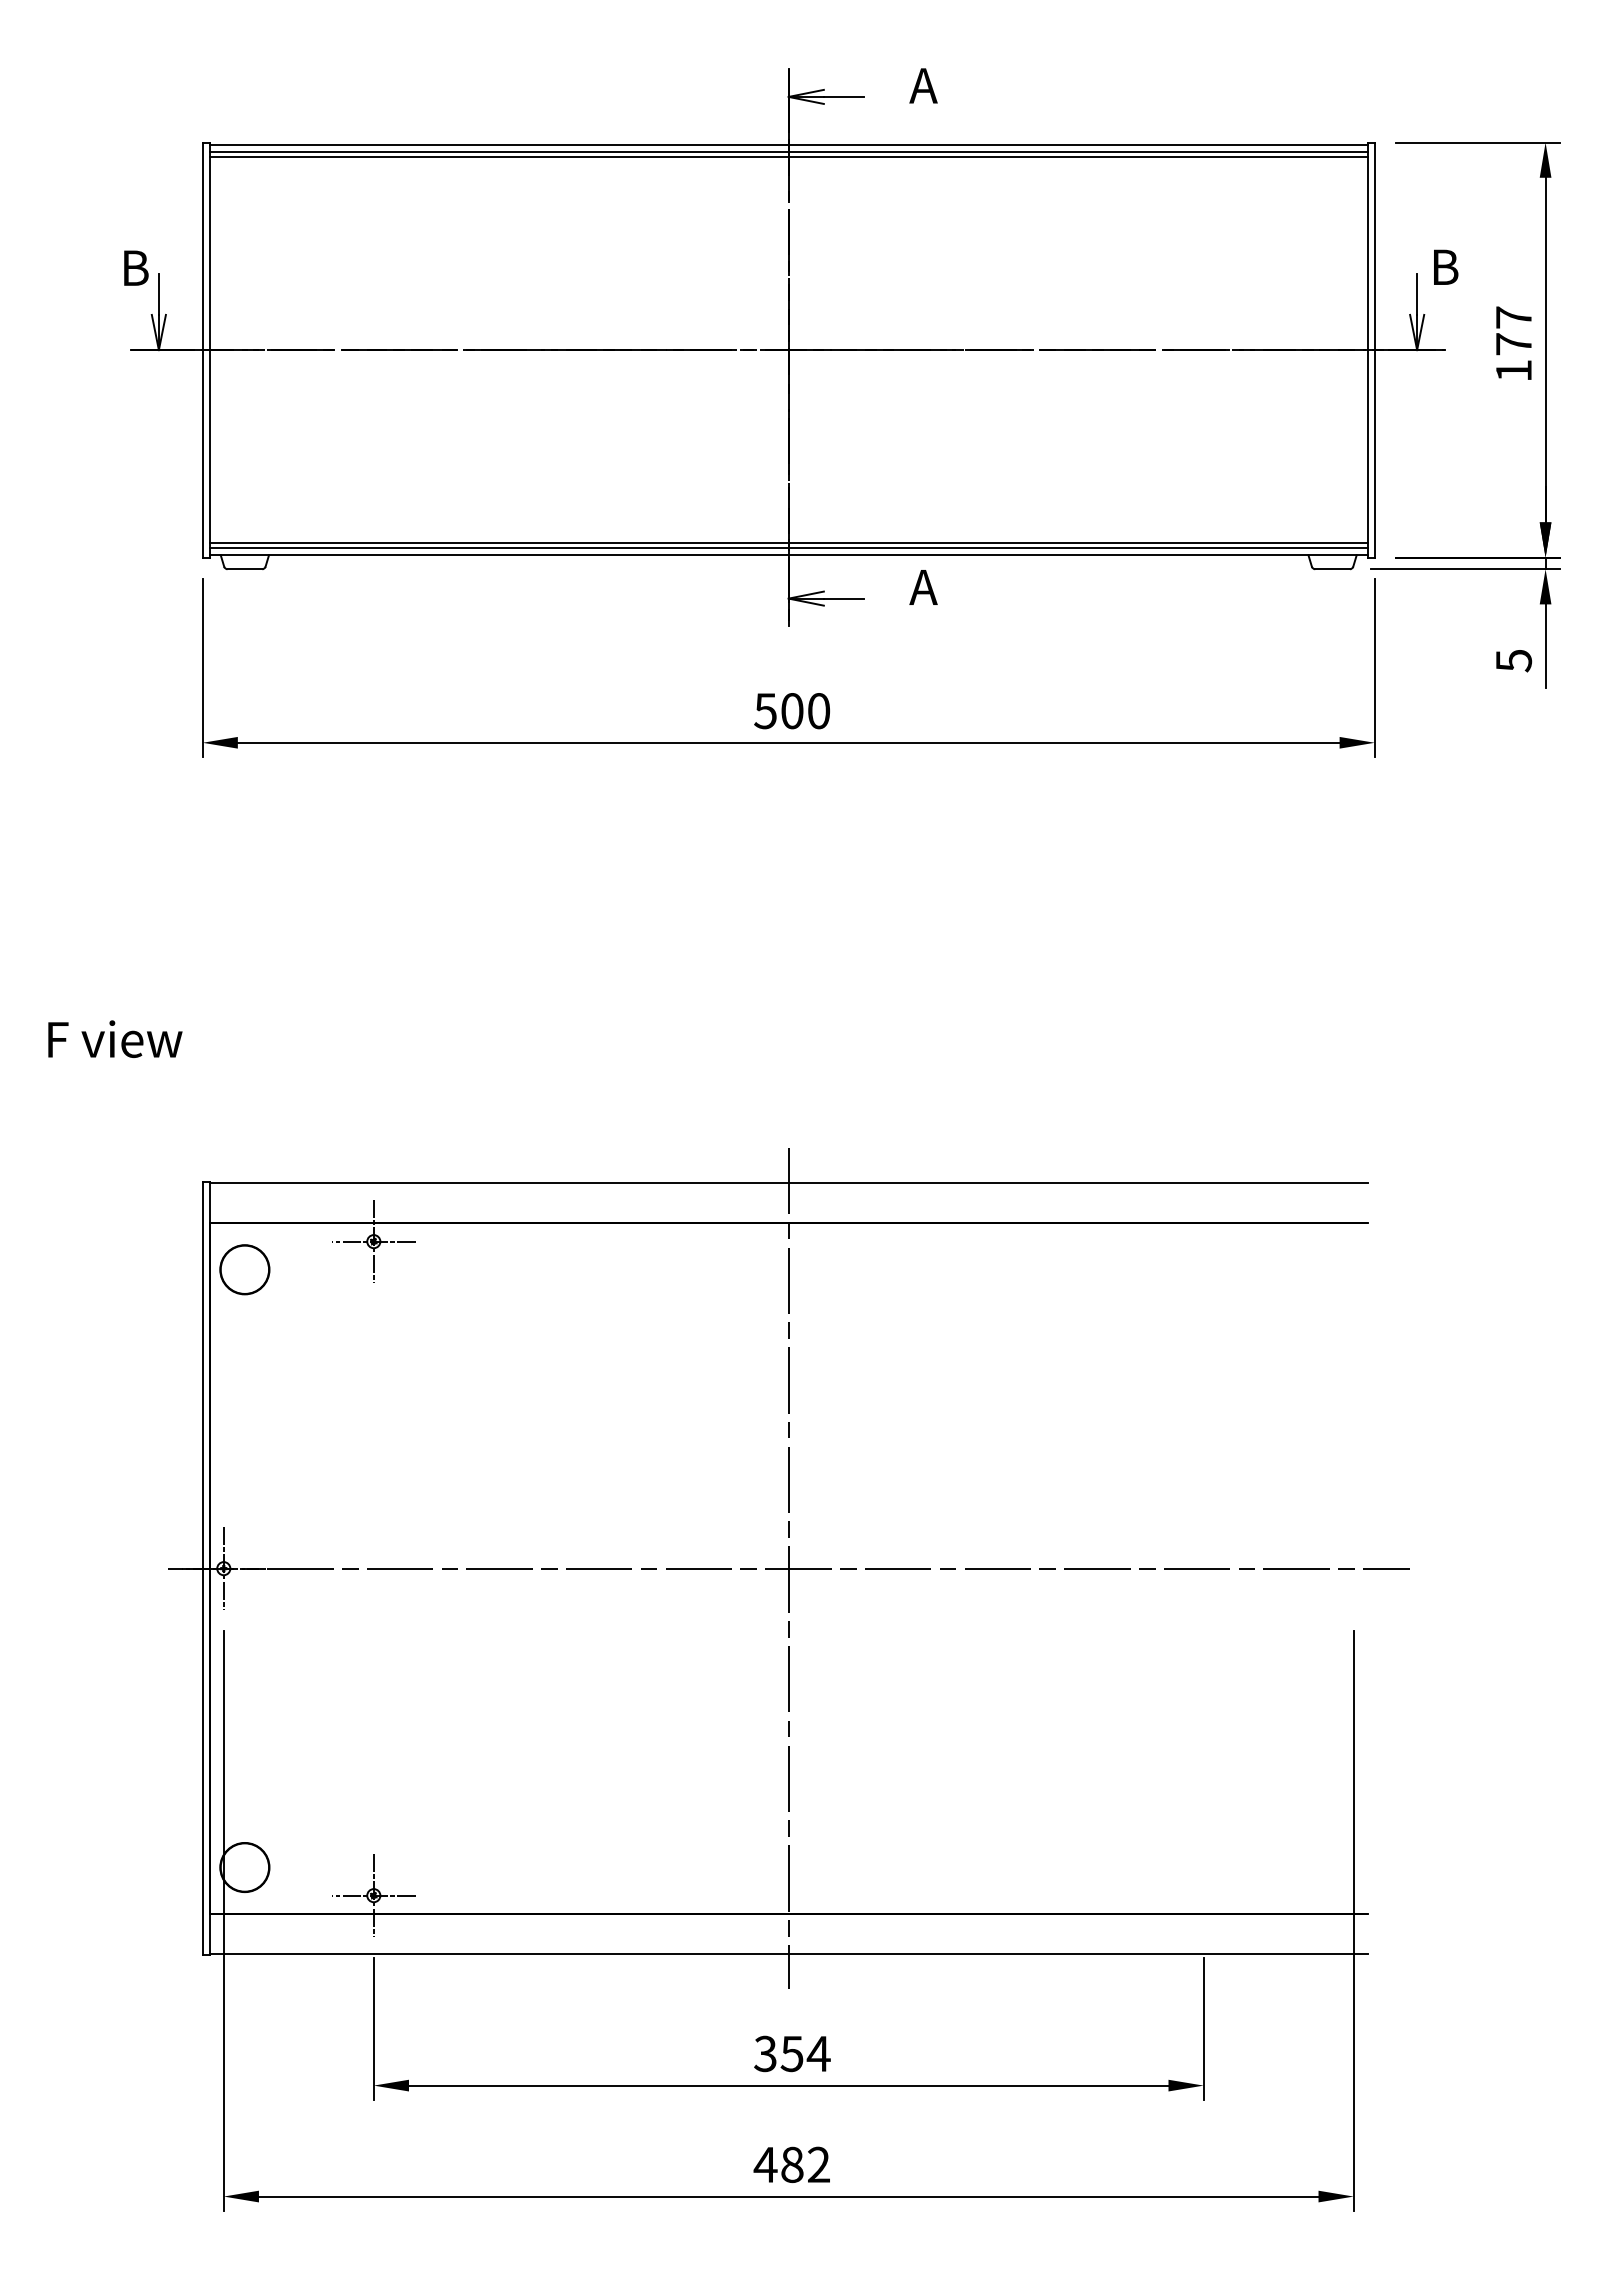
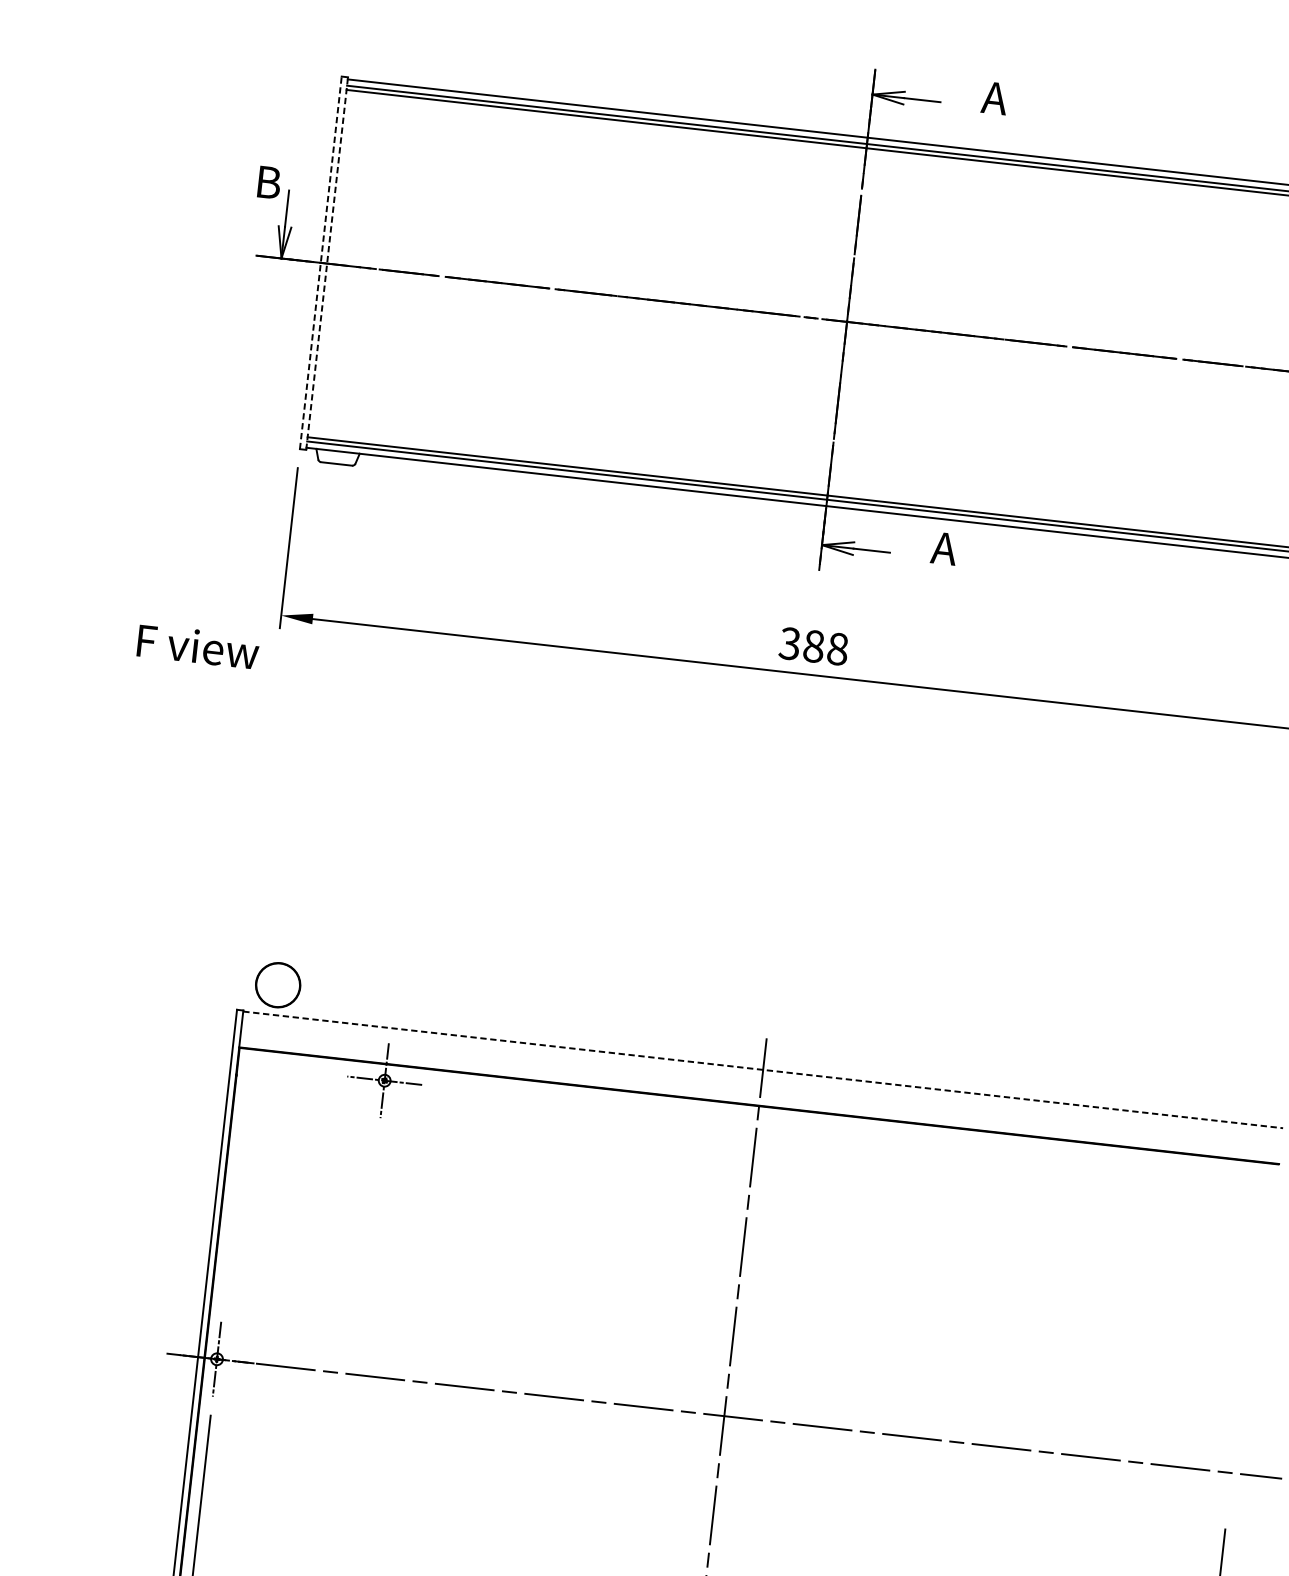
line: (202, 349) -> (320, 262), solid -> dashed
line: (209, 349) -> (326, 263), solid -> dashed
text: (792, 711) -> (814, 646), 500 -> 388
text: (115, 1038) -> (198, 645), moved
line: (789, 1183) -> (763, 1070), solid -> dashed
circle: (244, 1269) -> (277, 984), moved

